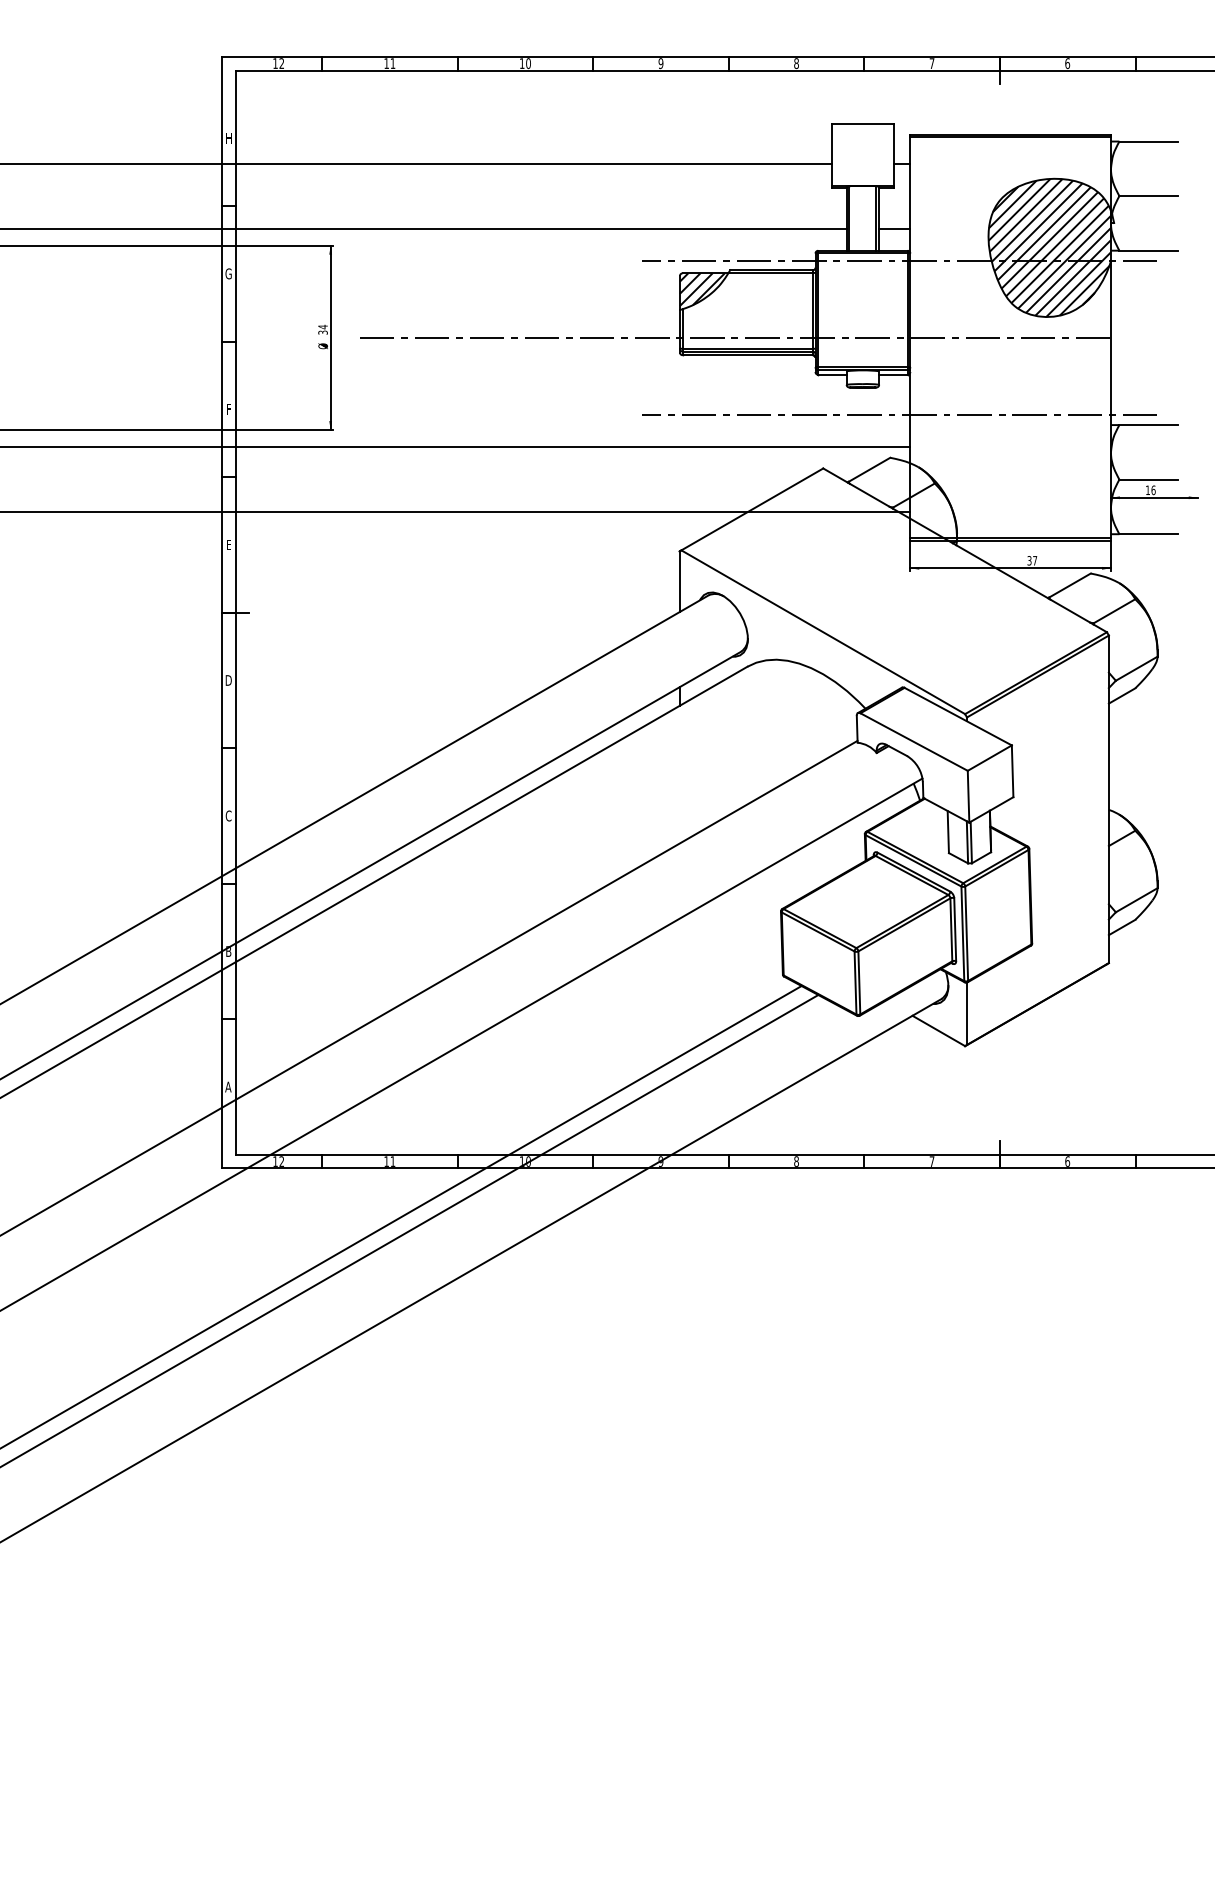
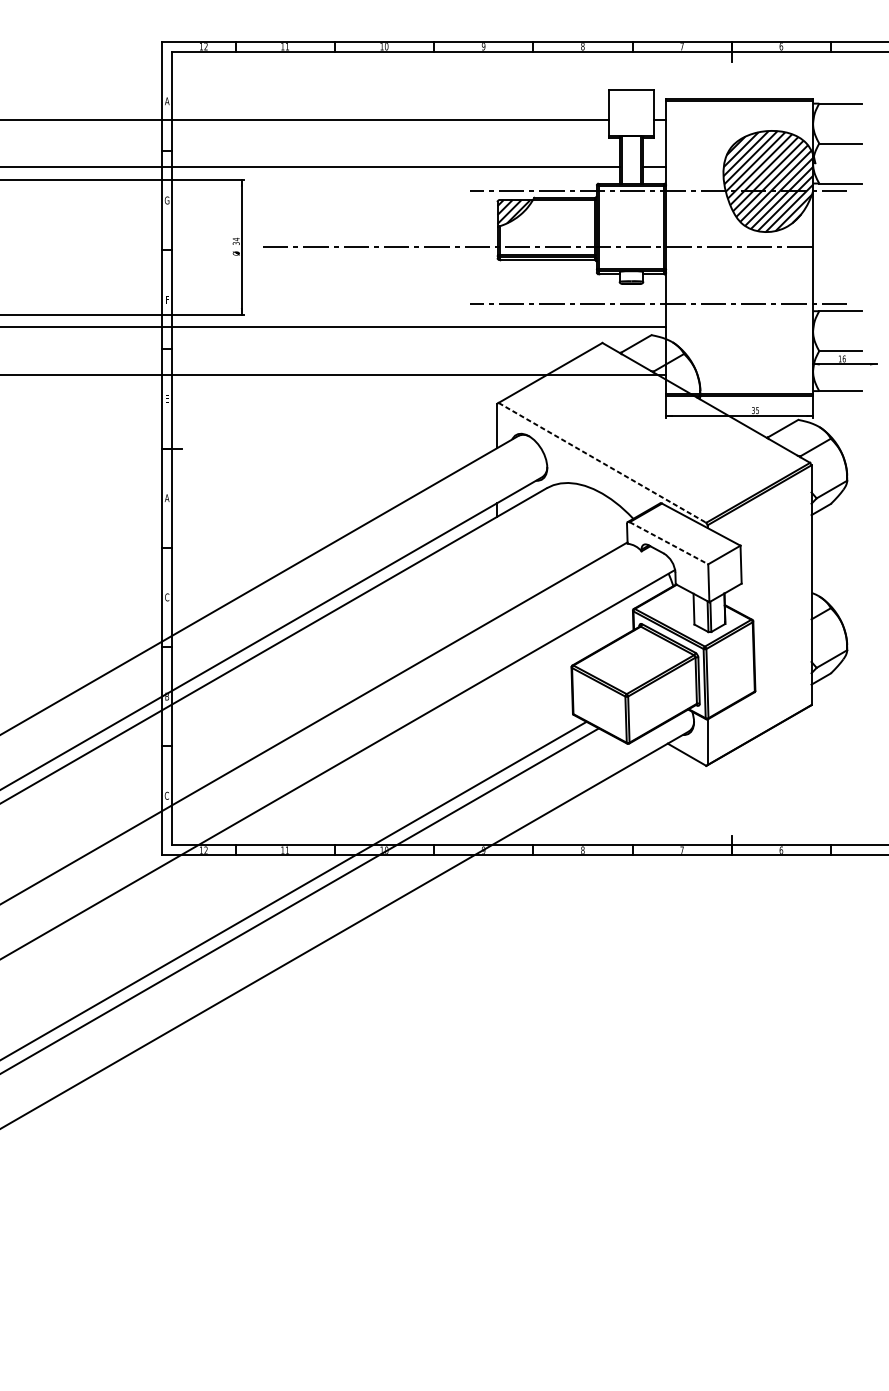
text: (228, 138) -> (167, 101), H -> A
text: (1035, 560) -> (757, 410), 37 -> 35
line: (823, 632) -> (602, 463), solid -> dashed
text: (228, 680) -> (167, 498), D -> A
line: (914, 742) -> (669, 543), solid -> dashed
text: (228, 1086) -> (167, 795), A -> C

